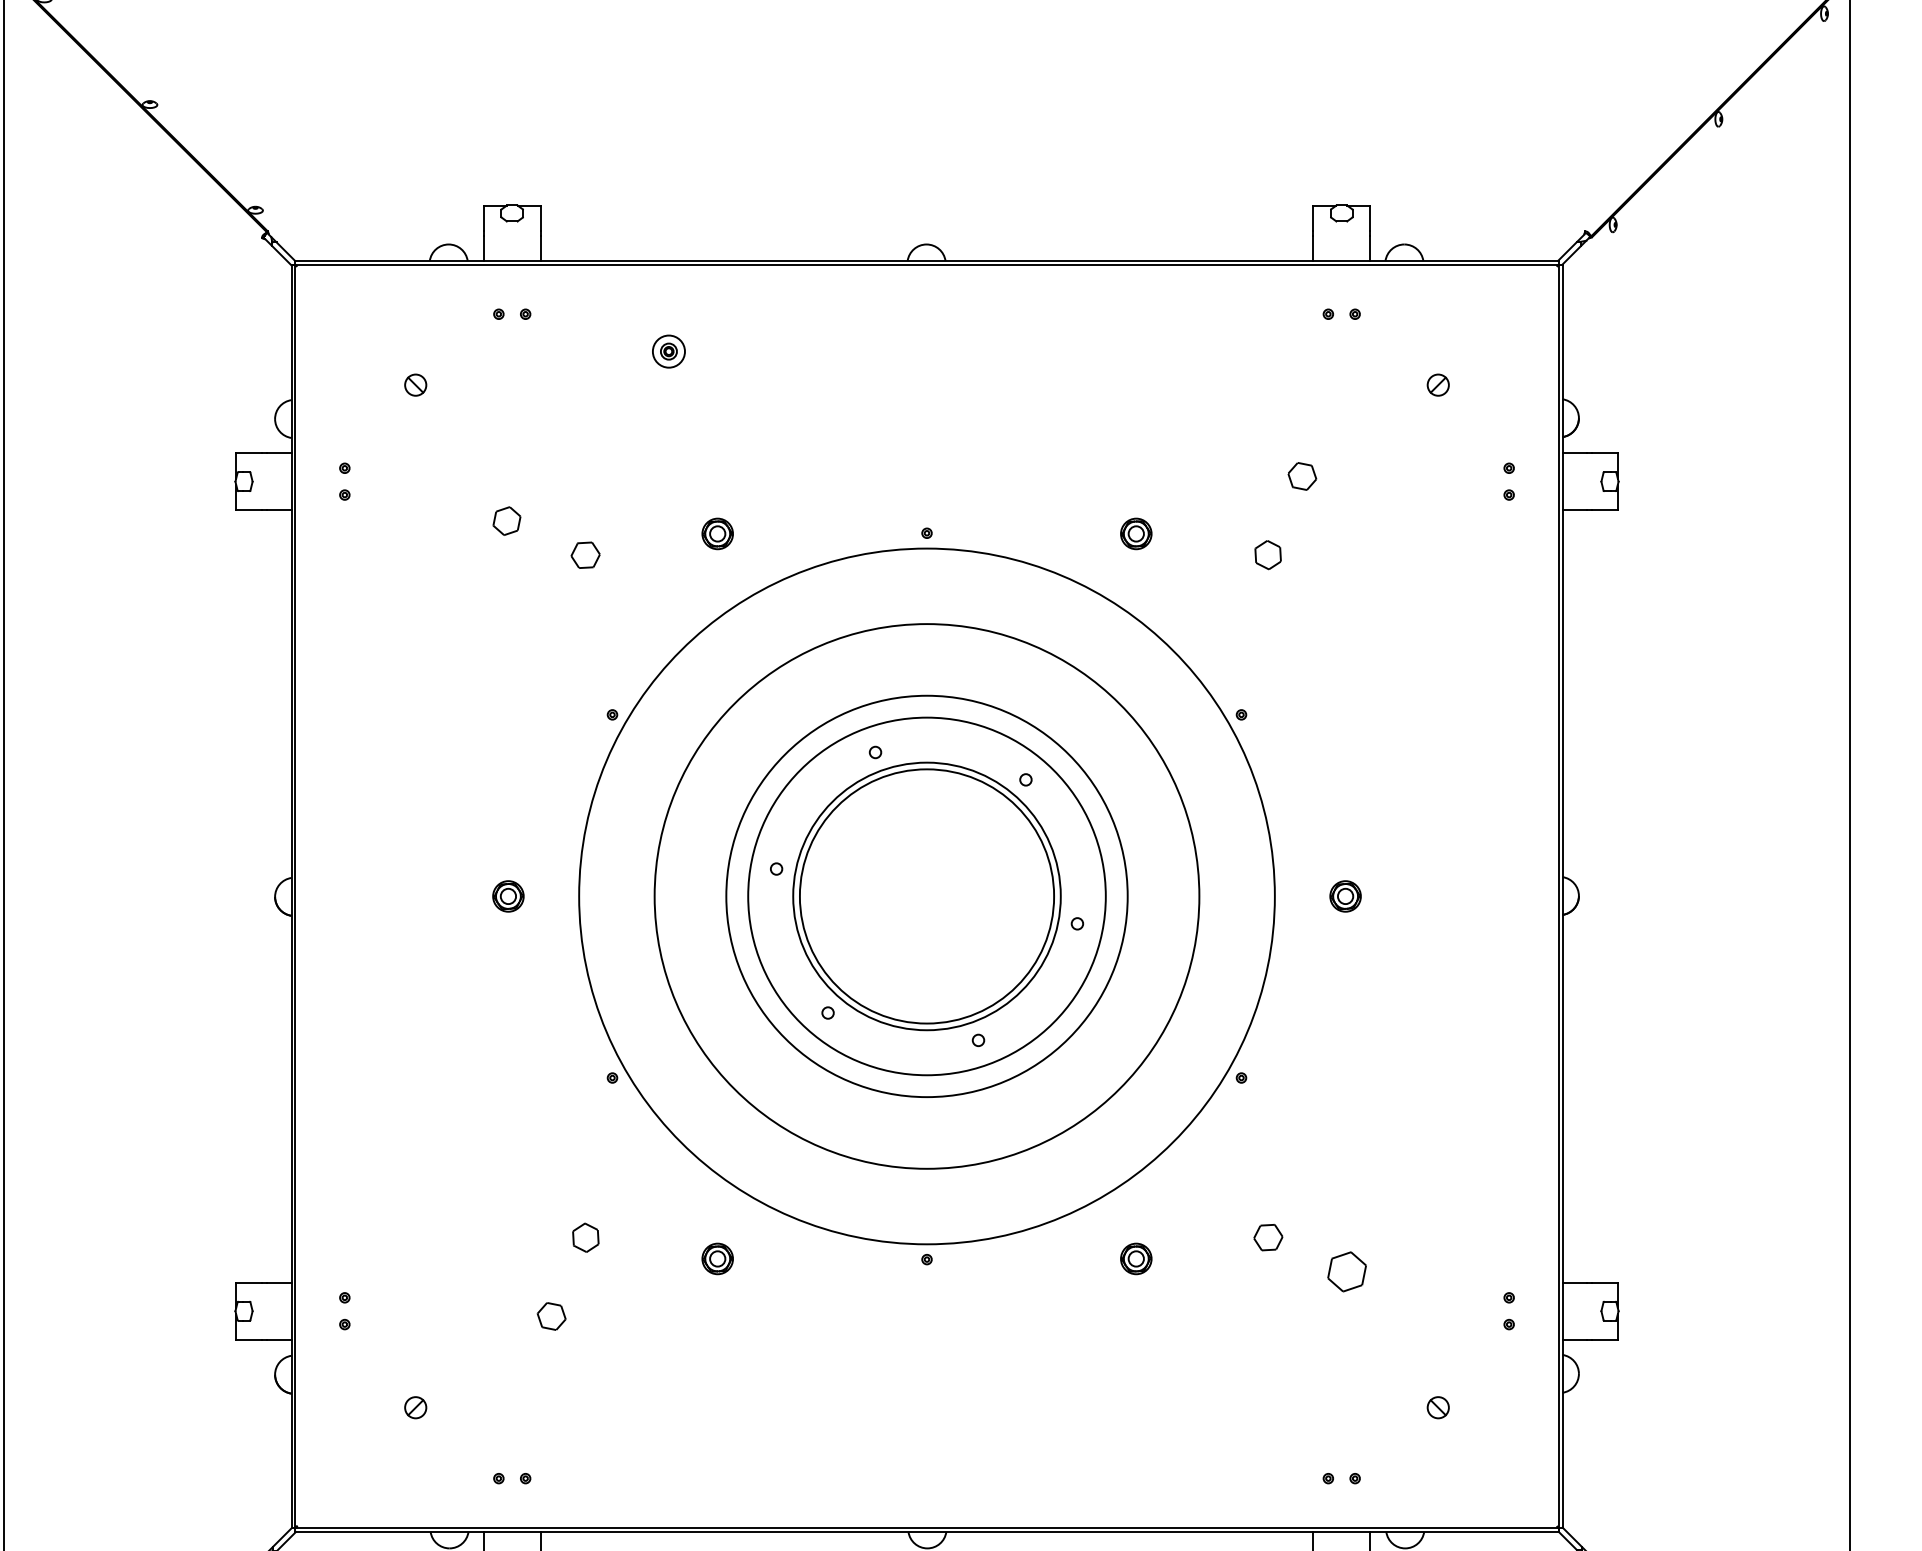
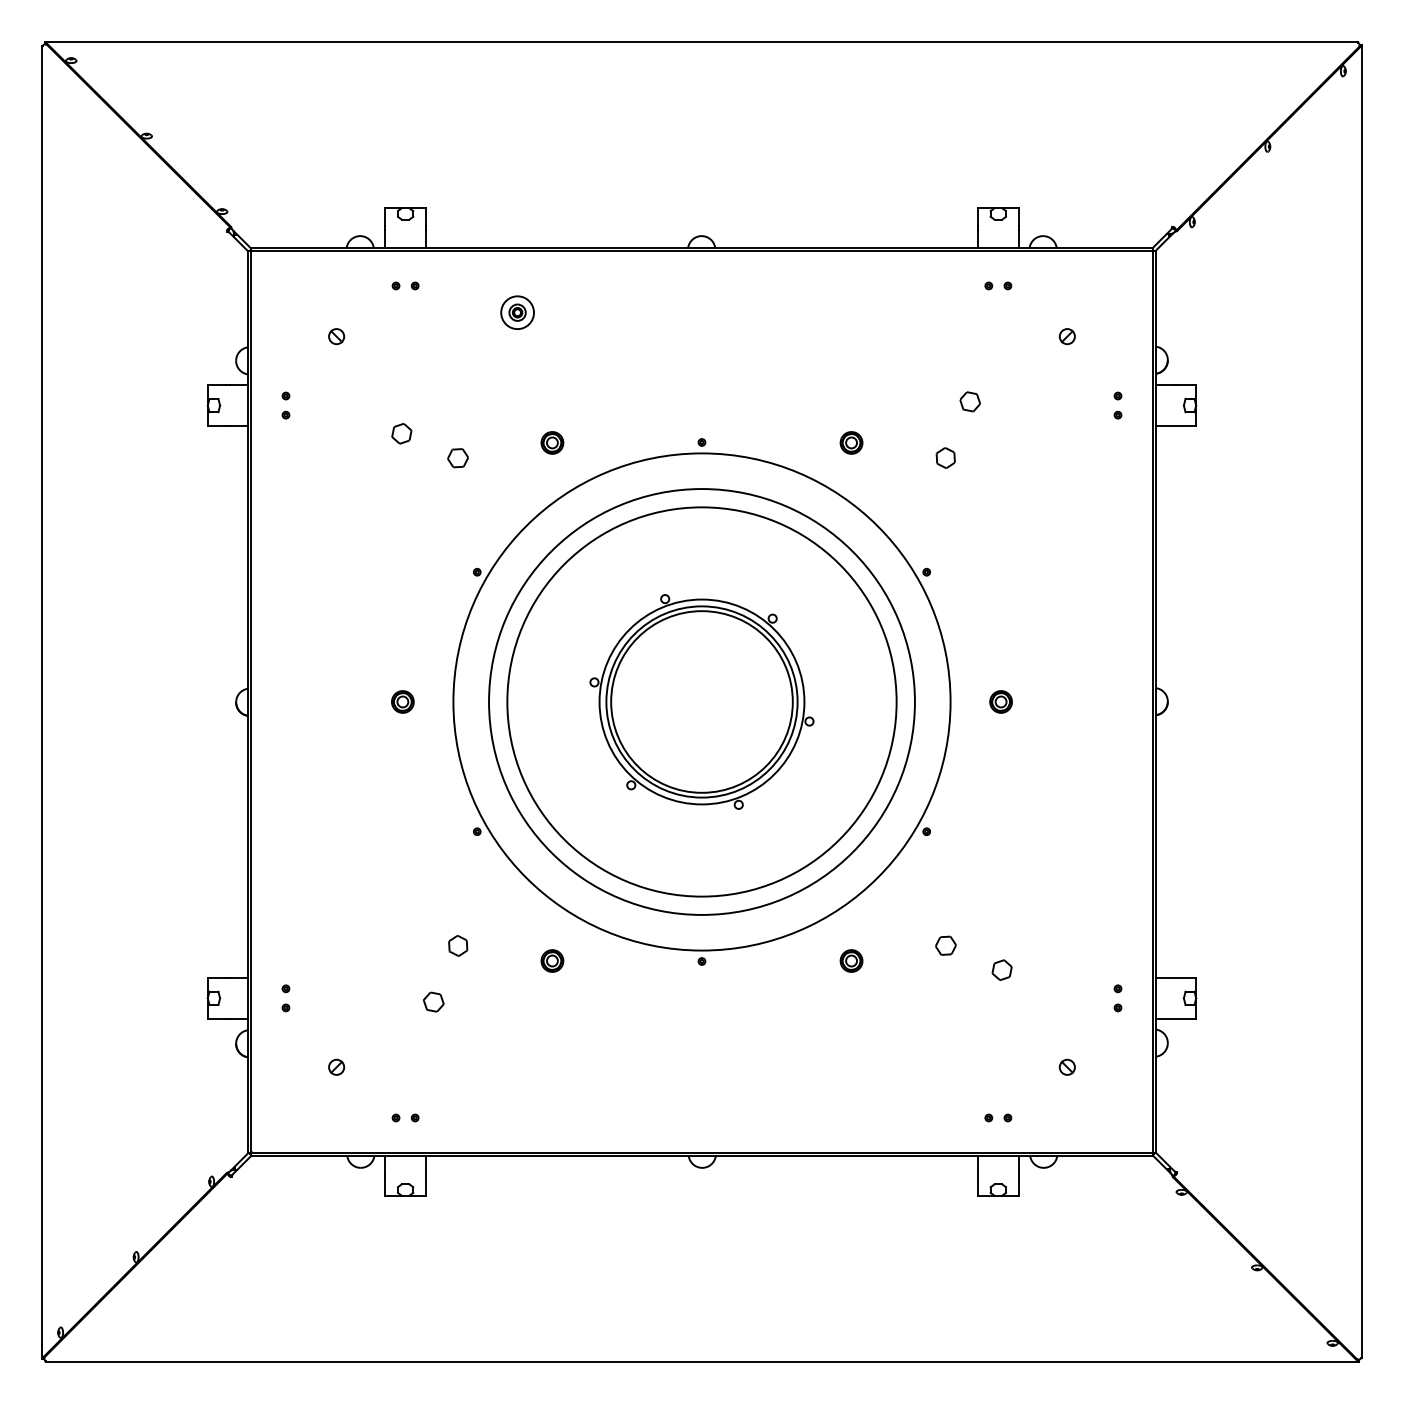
part: (668, 351) -> (517, 312), size x1.43
circle: (926, 895) -> (701, 701), size x0.71
circle: (926, 895) -> (701, 701), size x1.67
part: (1346, 1270) -> (1001, 969), size x0.71

